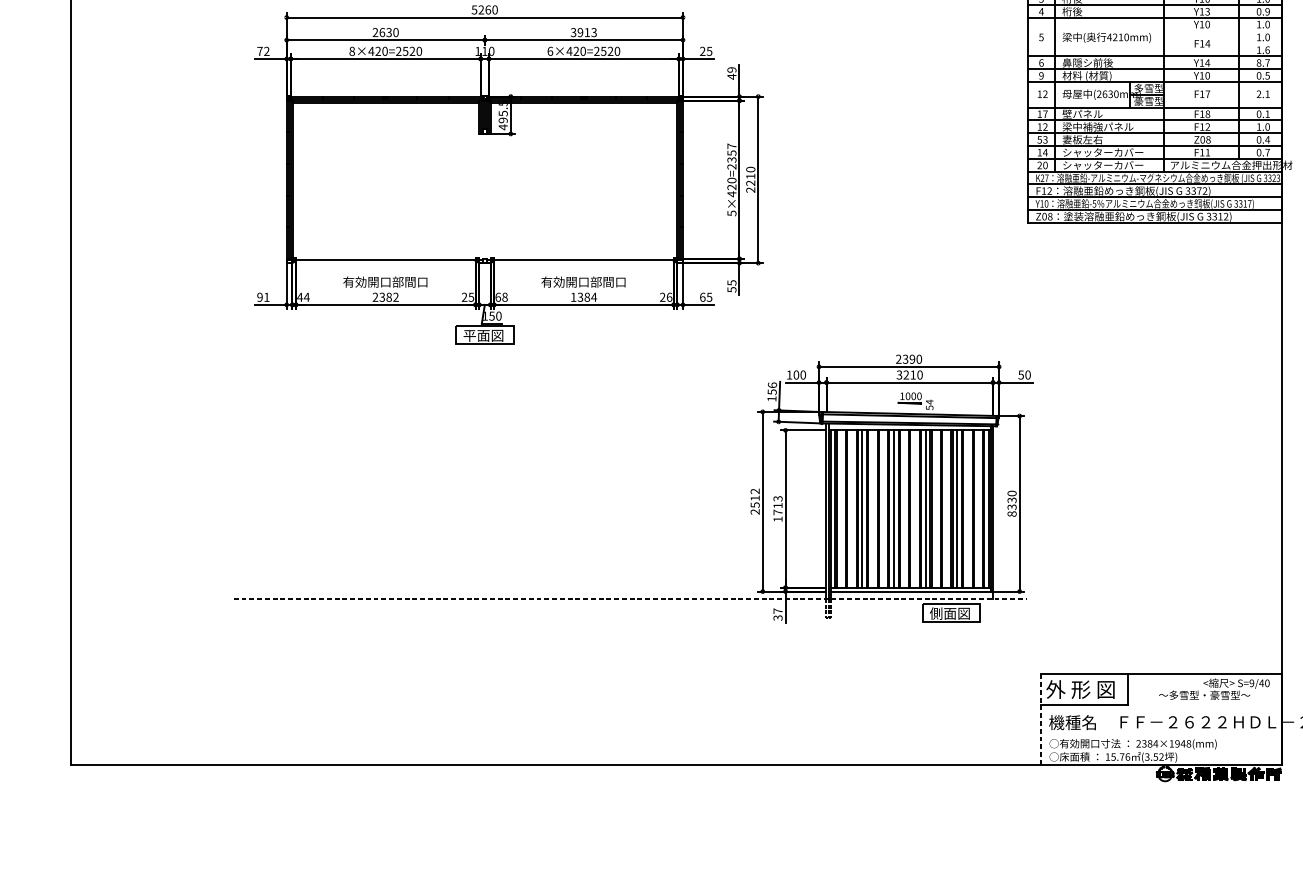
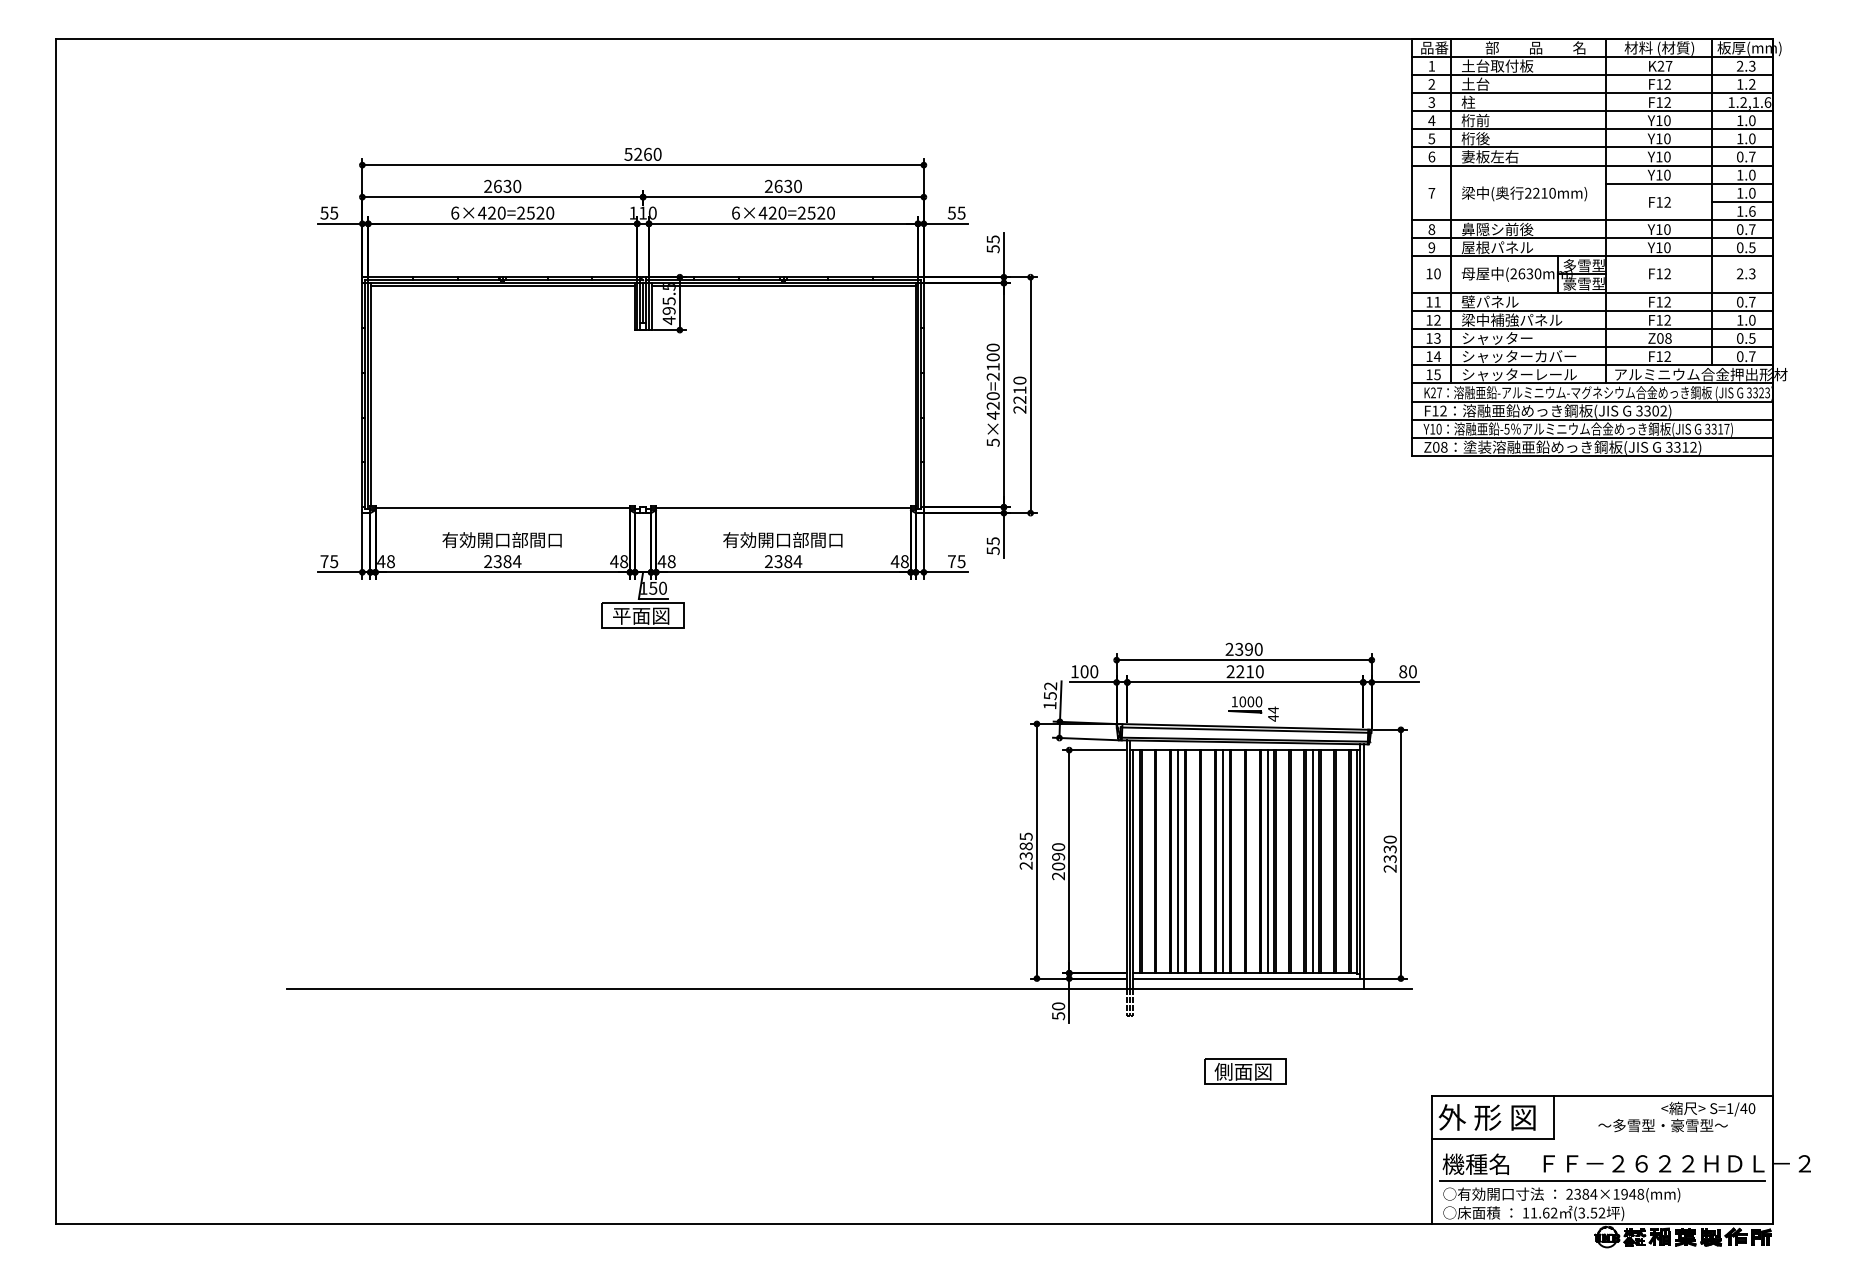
text: (1041, 11) -> (1431, 156), 4 -> 6
text: (1082, 11) -> (1489, 156), 桁後 -> 妻板左右
text: (1207, 11) -> (1667, 156), Y13 -> Y10
text: (1267, 11) -> (1752, 156), 0.9 -> 0.7
line: (1223, 30) -> (1689, 183), added
text: (583, 31) -> (782, 185), 3913 -> 2630
text: (1108, 36) -> (1527, 192), 4210mm) -> 2210mm)
text: (1041, 37) -> (1431, 193), 5 -> 7
text: (1207, 43) -> (1667, 201), F14 -> F12
line: (1260, 43) -> (1742, 201), added
text: (263, 50) -> (329, 212), 72 -> 55
text: (352, 50) -> (455, 212), 8×420=2520 -> 6×420=2520
text: (702, 50) -> (951, 212), 25 -> 55
text: (1041, 62) -> (1431, 229), 6 -> 8
text: (1207, 62) -> (1666, 229), Y14 -> Y10
text: (1259, 62) -> (1740, 229), 8.7 -> 0.7
text: (731, 73) -> (992, 244), 49 -> 55
text: (1087, 75) -> (1496, 247), 材料 (材質) -> 屋根パネル
text: (1045, 94) -> (1437, 273), 12 -> 10
text: (1207, 94) -> (1667, 273), F17 -> F12
text: (1267, 94) -> (1752, 273), 2.1 -> 2.3
text: (1045, 113) -> (1437, 301), 17 -> 11
text: (1207, 113) -> (1667, 301), F18 -> F12
text: (1267, 113) -> (1752, 301), 0.1 -> 0.7
text: (1039, 139) -> (1429, 338), 53 -> 13
text: (1087, 139) -> (1496, 337), 妻板左右 -> シャッター
text: (1267, 139) -> (1751, 338), 0.4 -> 0.5
text: (1207, 152) -> (1667, 356), F11 -> F12
text: (731, 153) -> (992, 357), 5×420=2357 -> 5×420=2100
text: (1042, 165) -> (1433, 374), 20 -> 15
text: (1128, 165) -> (1555, 374), シャッターカバー -> シャッターレール
text: (1199, 190) -> (1655, 410), 3372) -> 3302)
text: (263, 297) -> (329, 561), 91 -> 75
text: (306, 297) -> (390, 561), 44 -> 48
text: (395, 297) -> (516, 561), 2382 -> 2384
text: (468, 297) -> (619, 561), 25 -> 48
text: (497, 297) -> (661, 561), 68 -> 48
text: (573, 297) -> (768, 561), 1384 -> 2384
text: (665, 297) -> (899, 561), 26 -> 48
text: (702, 297) -> (951, 561), 65 -> 75
text: (899, 374) -> (1230, 671), 3210 -> 2210
text: (1021, 374) -> (1403, 671), 50 -> 80
text: (772, 385) -> (1050, 686), 156 -> 152
text: (929, 407) -> (1273, 717), 54 -> 44
text: (754, 497) -> (1025, 845), 2512 -> 2385
text: (777, 508) -> (1058, 861), 1713 -> 2090
text: (1011, 513) -> (1389, 868), 8330 -> 2330
line: (630, 599) -> (849, 989), dashed -> solid
part: (951, 613) -> (1245, 1071), moved
text: (777, 614) -> (1058, 1010), 37 -> 50
text: (1251, 683) -> (1729, 1108), S=9/40 -> S=1/40
line: (1041, 719) -> (1431, 1160), dashed -> solid
line: (1161, 734) -> (1602, 1181), added
text: (1120, 756) -> (1543, 1212), 15.76 -> 11.62

